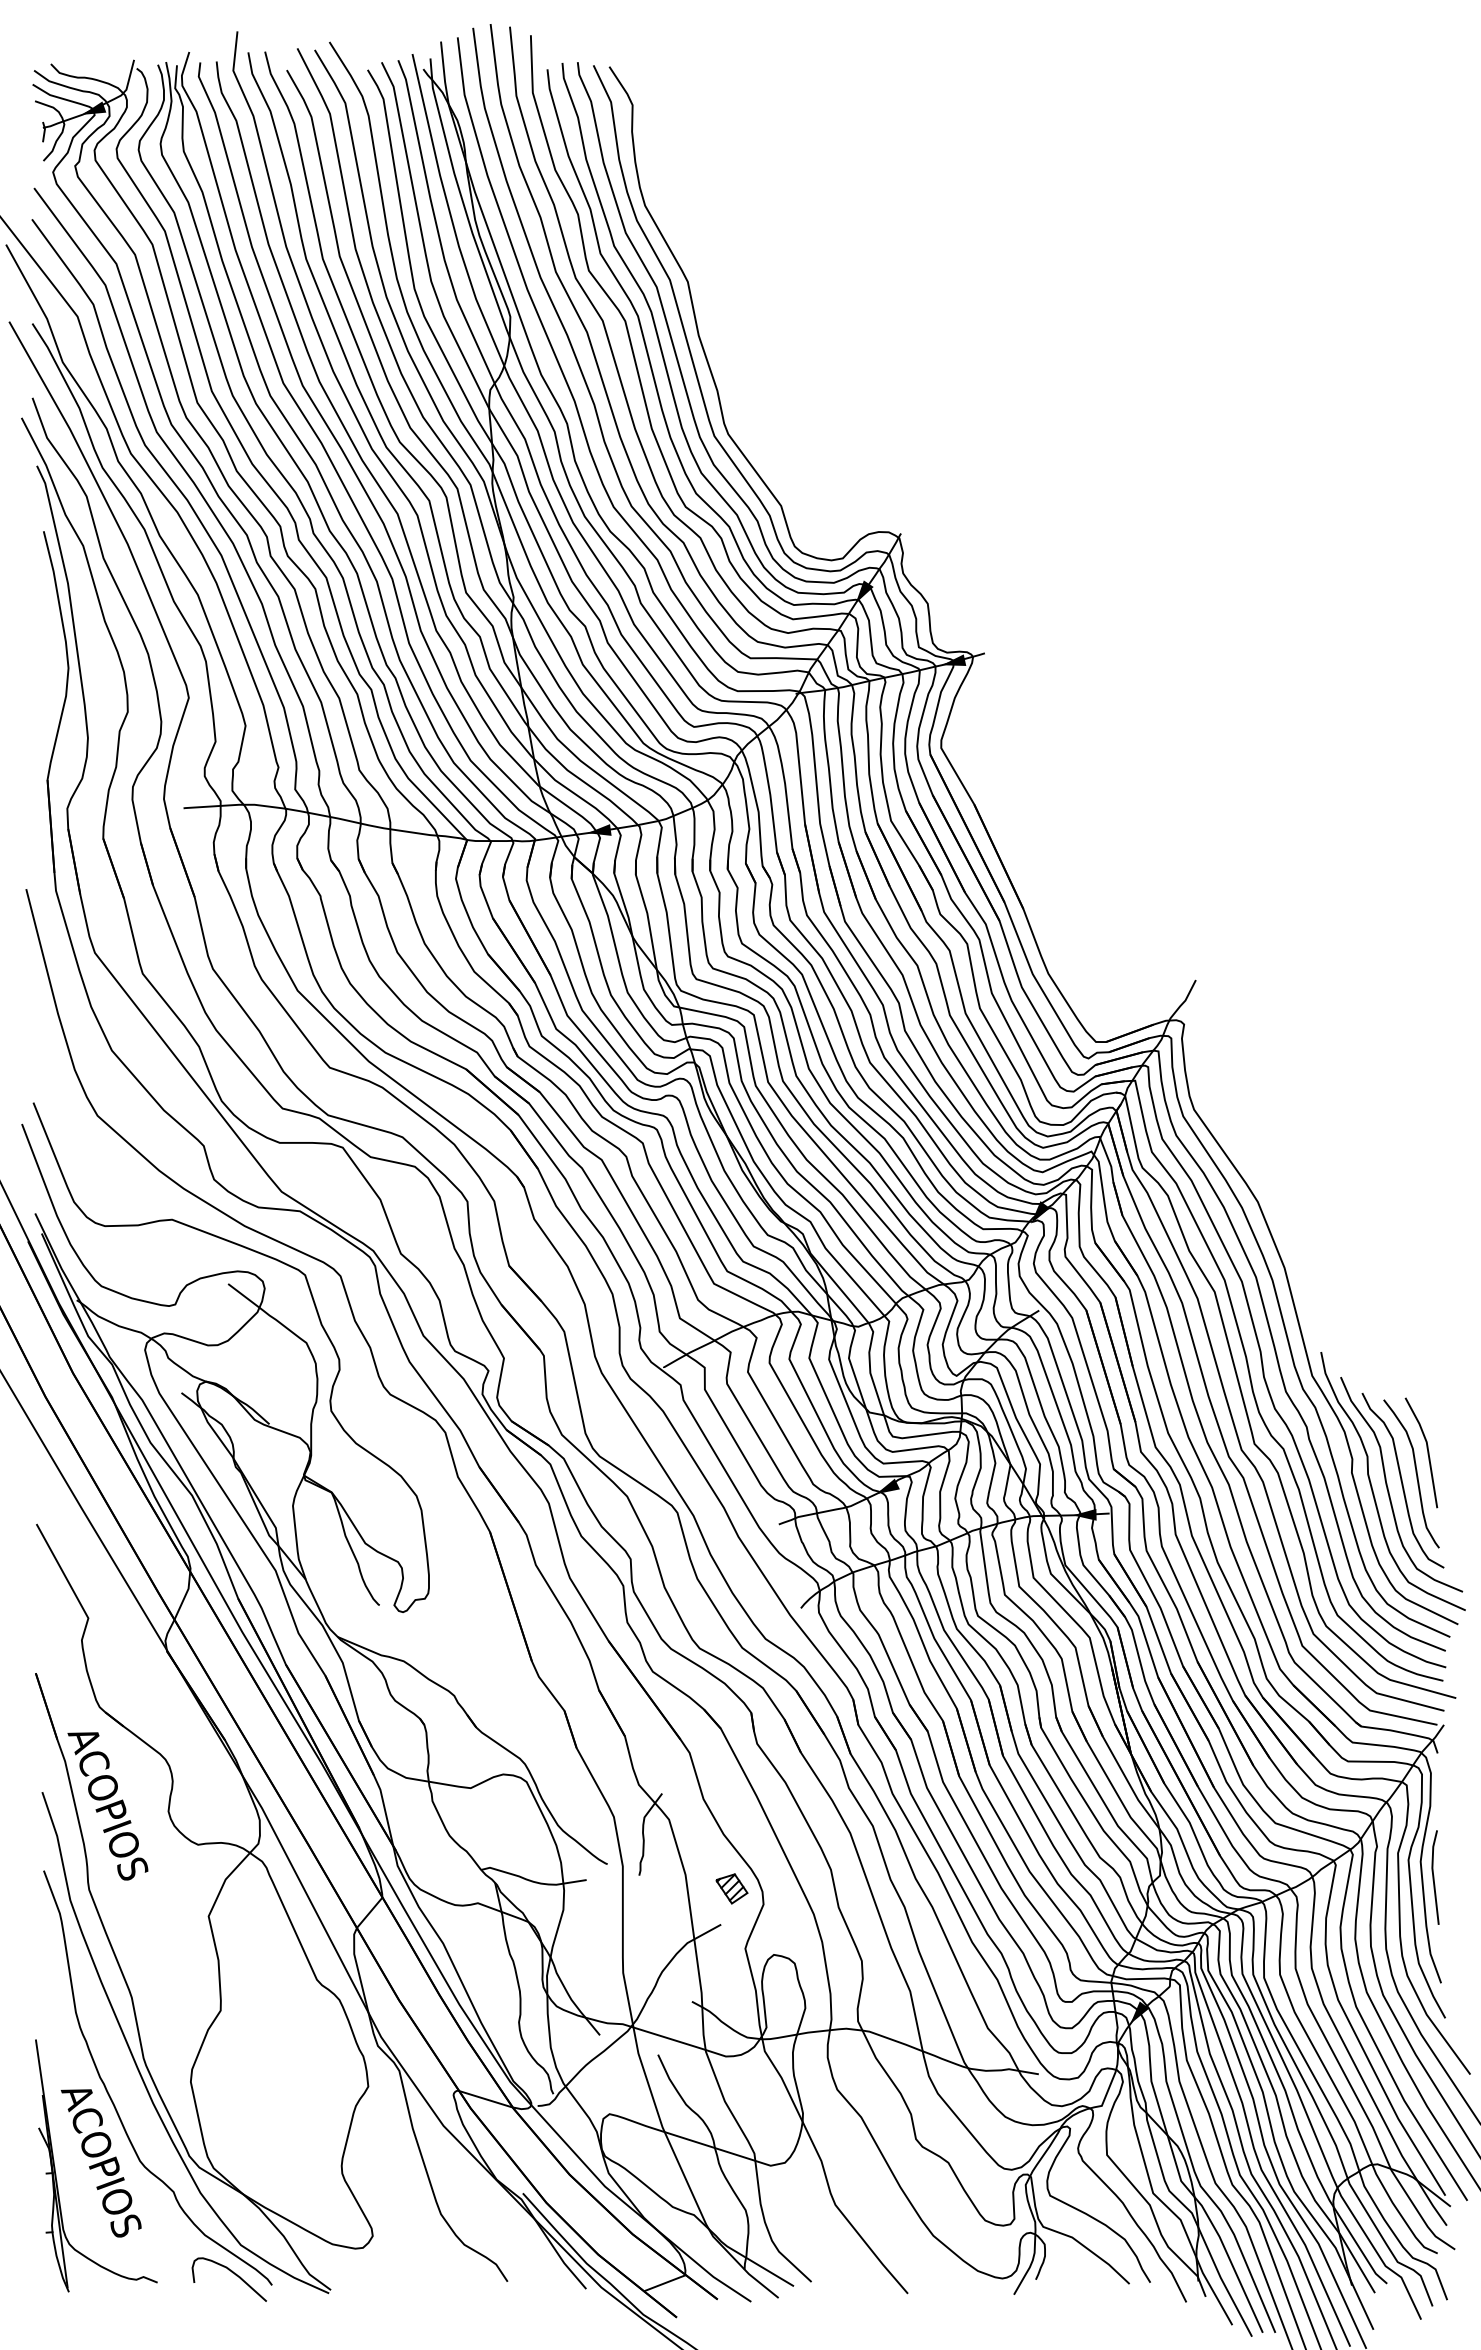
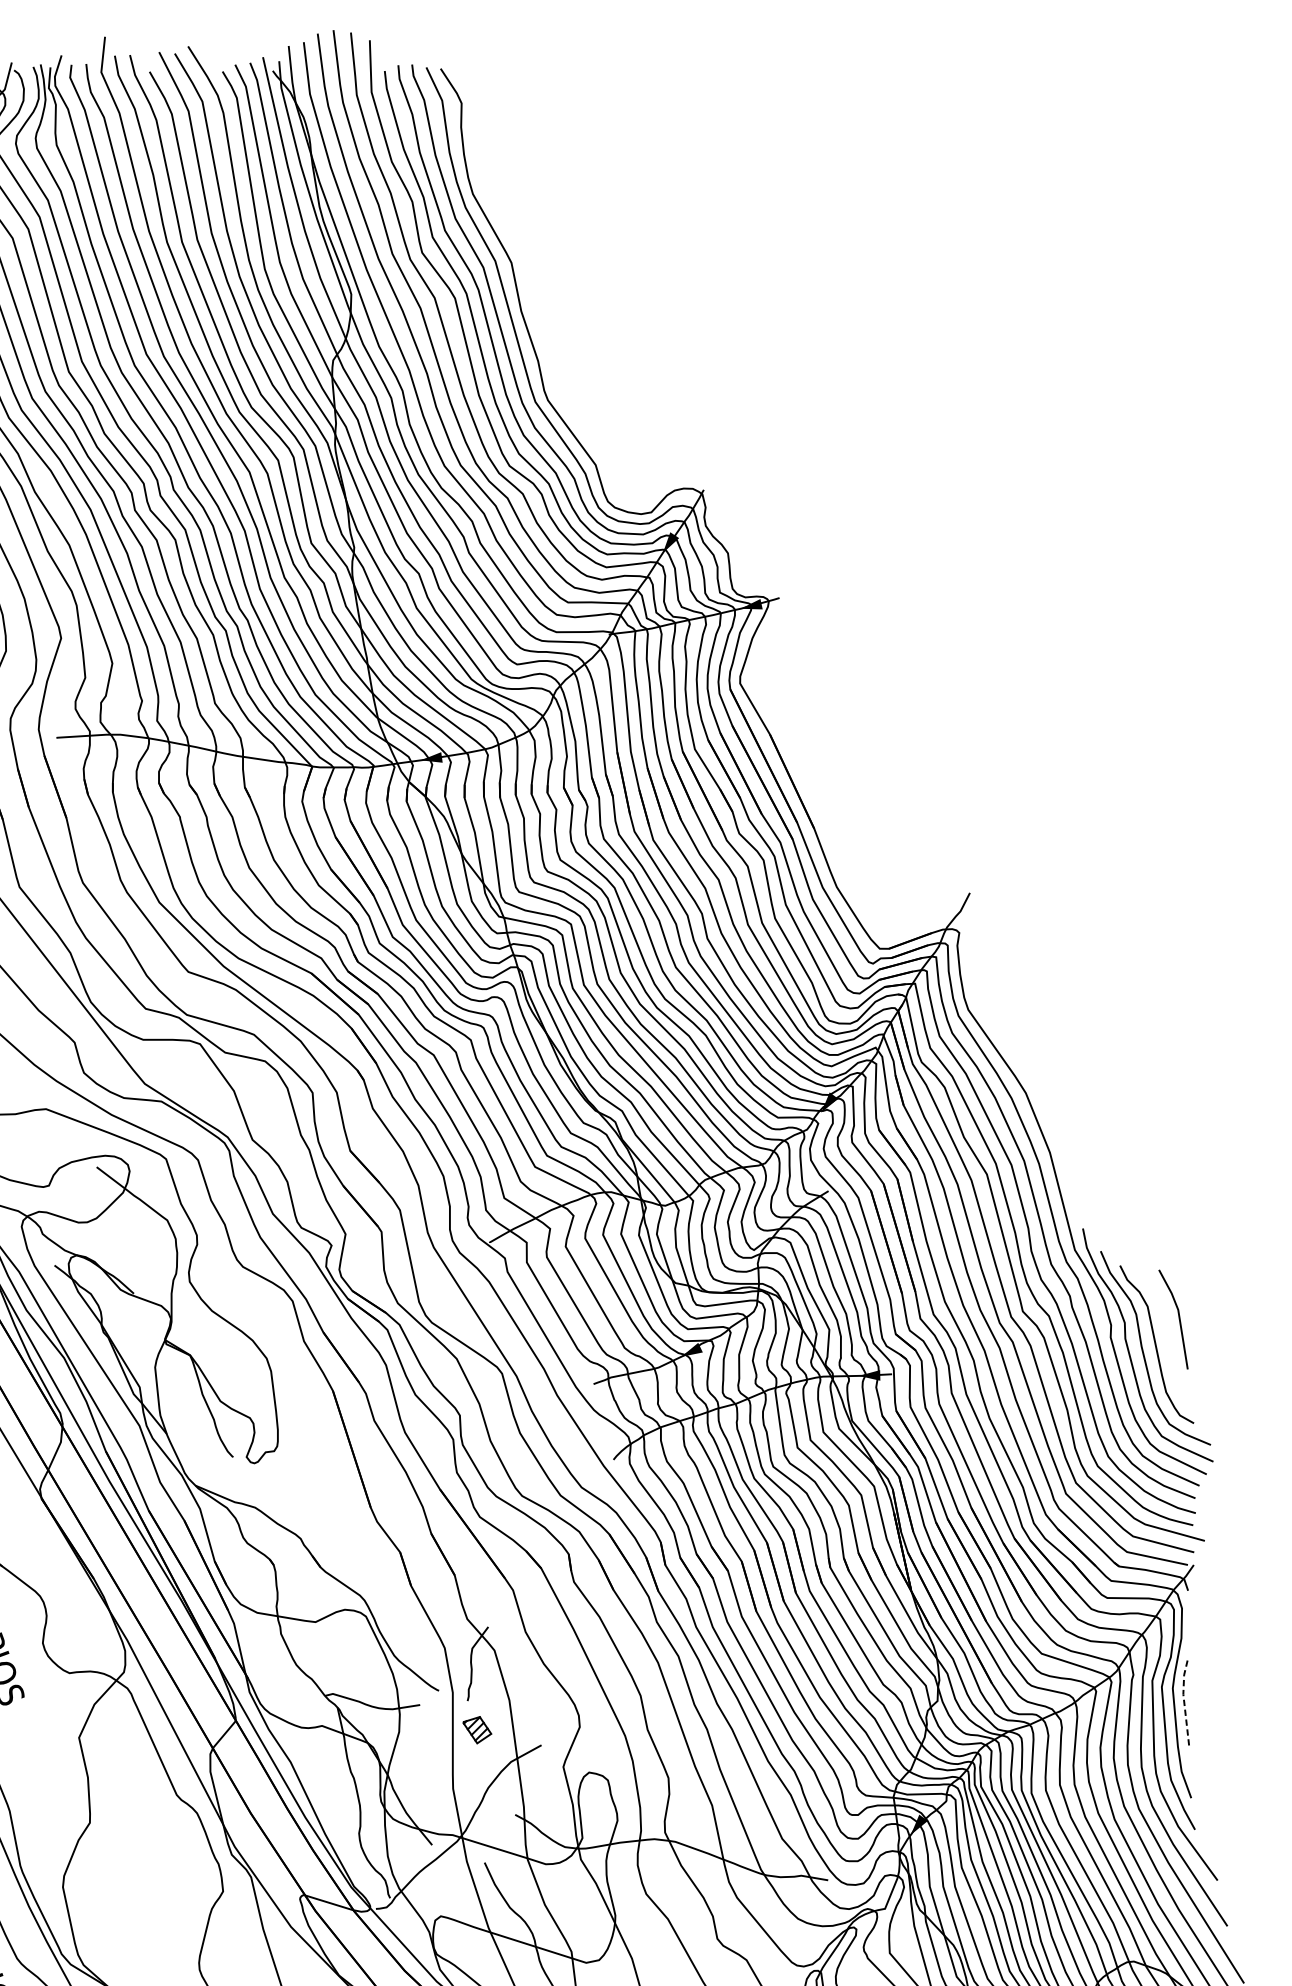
curve: (1415, 1473) -> (1168, 1338), removed
line: (1433, 1876) -> (1184, 1701), solid -> dashed
part: (731, 1888) -> (476, 1729), moved

